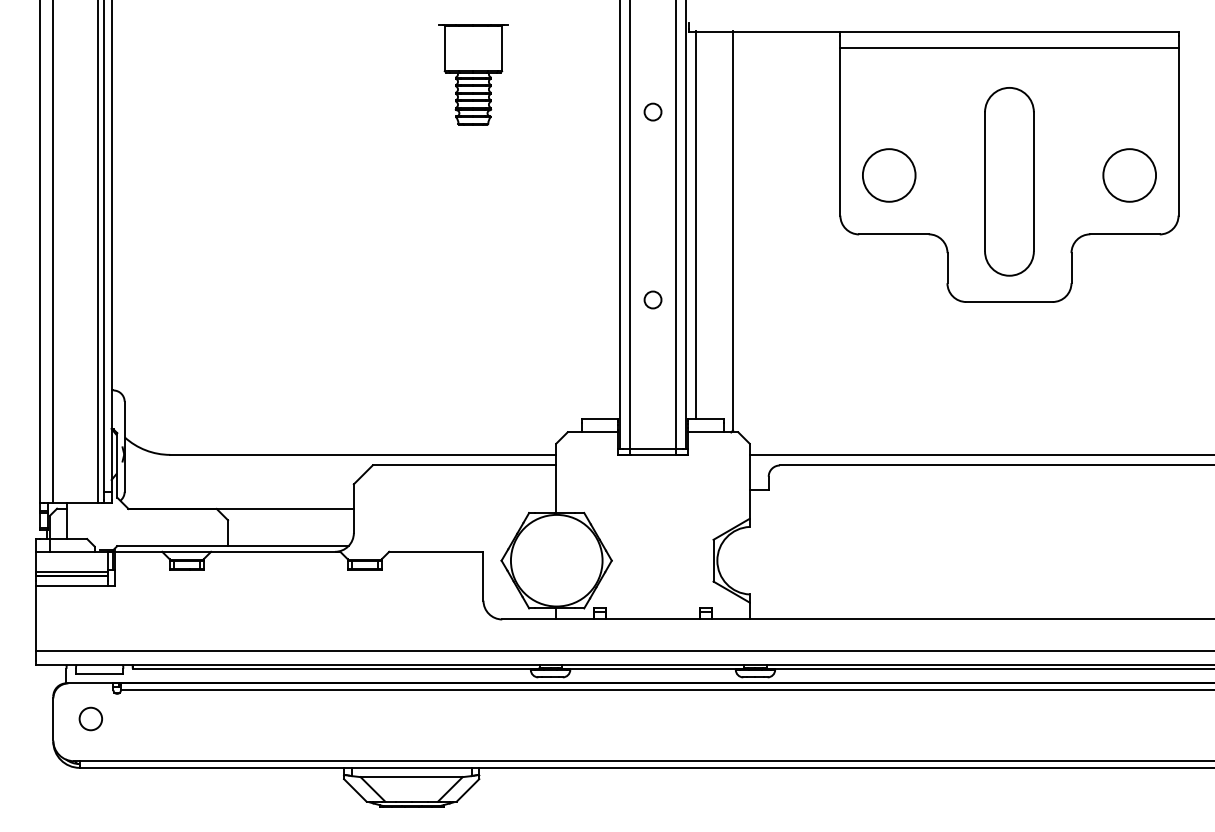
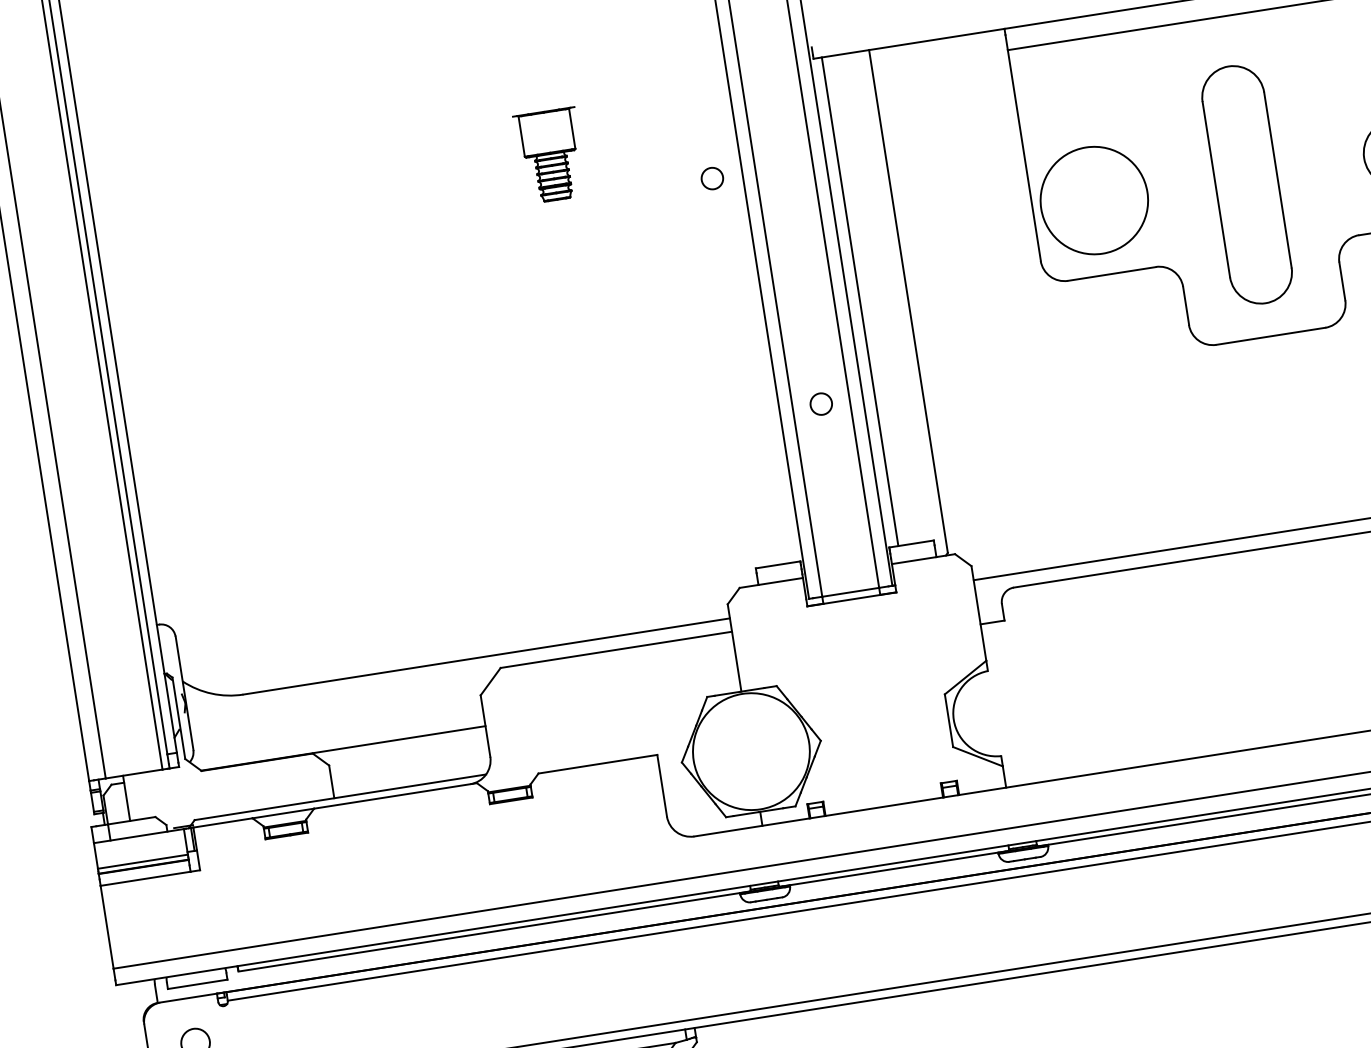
part: (473, 74) -> (550, 155), size x0.7
circle: (652, 111) -> (711, 177), moved
circle: (888, 175) -> (1093, 200), size x1.6

